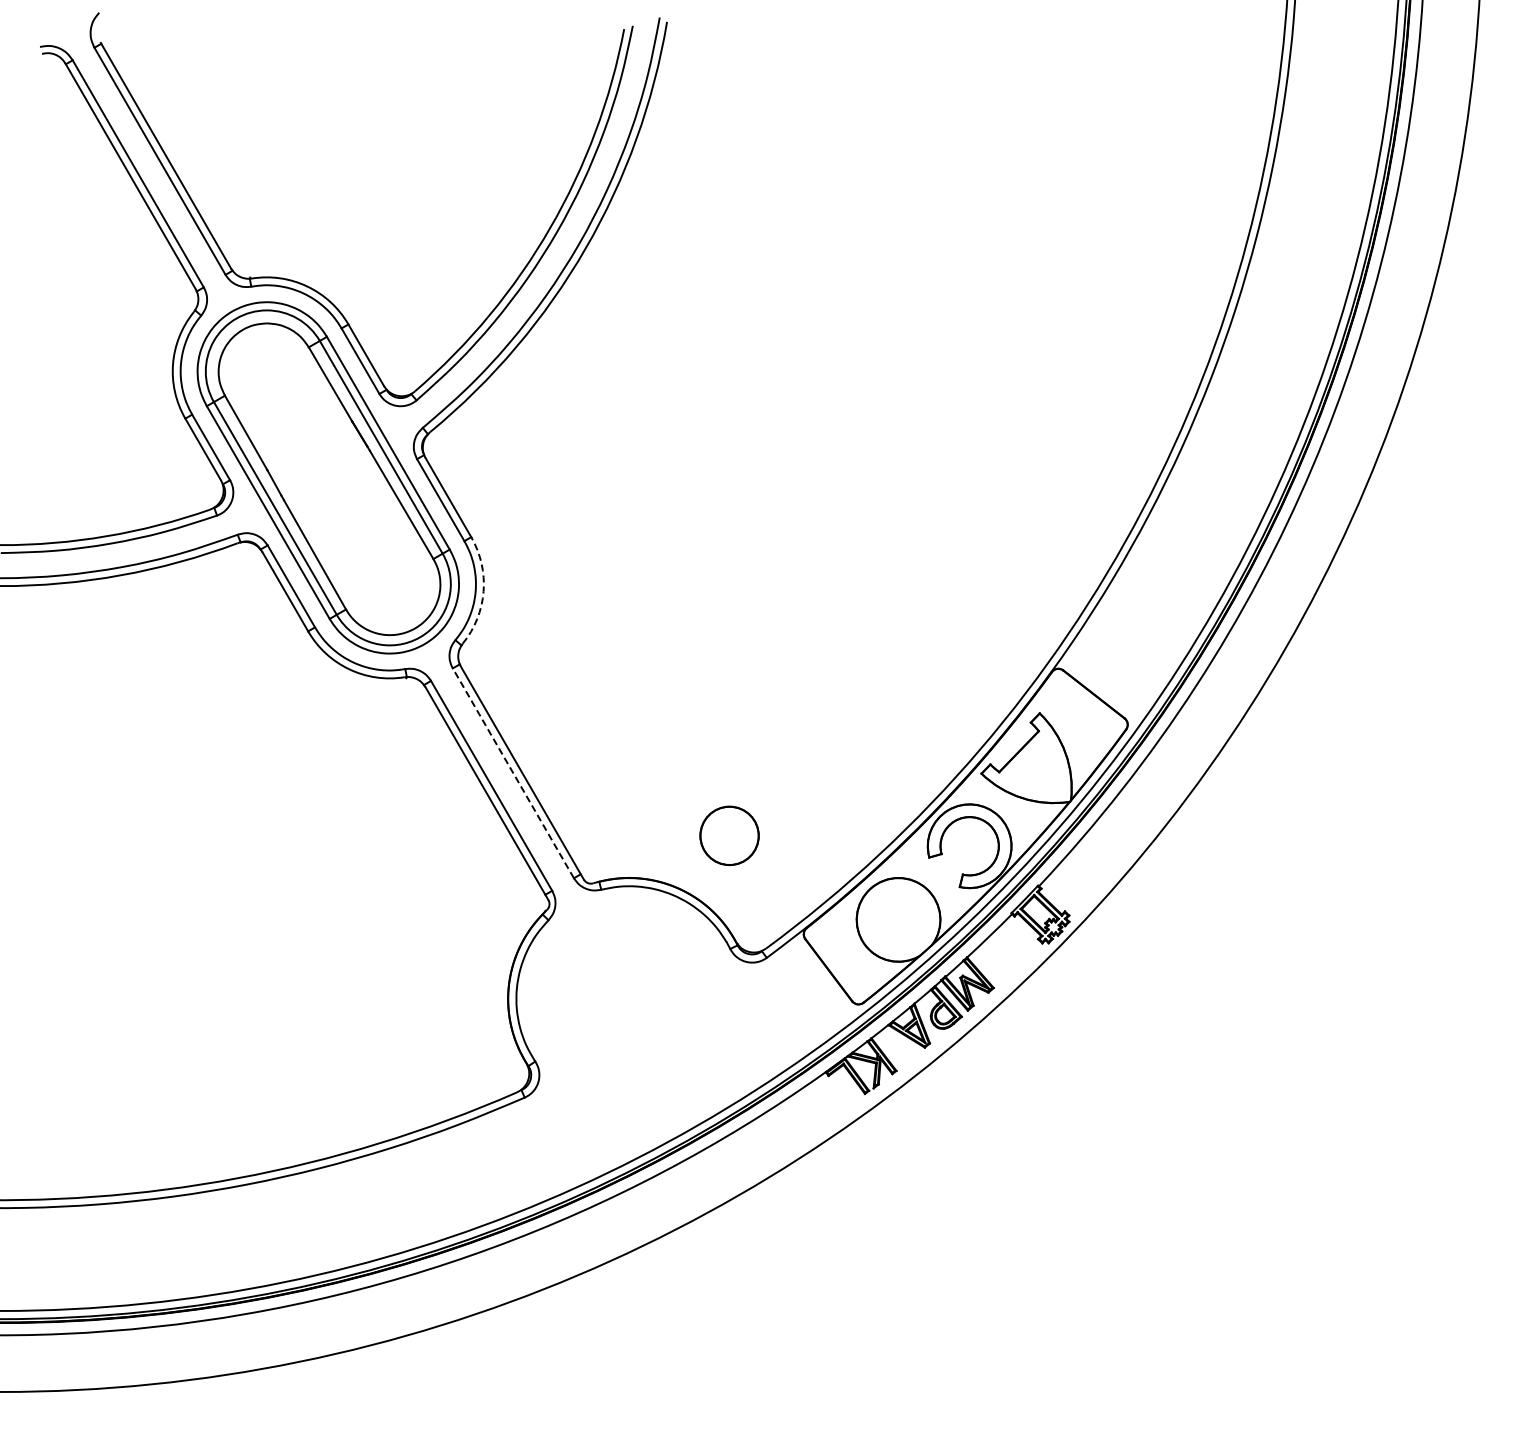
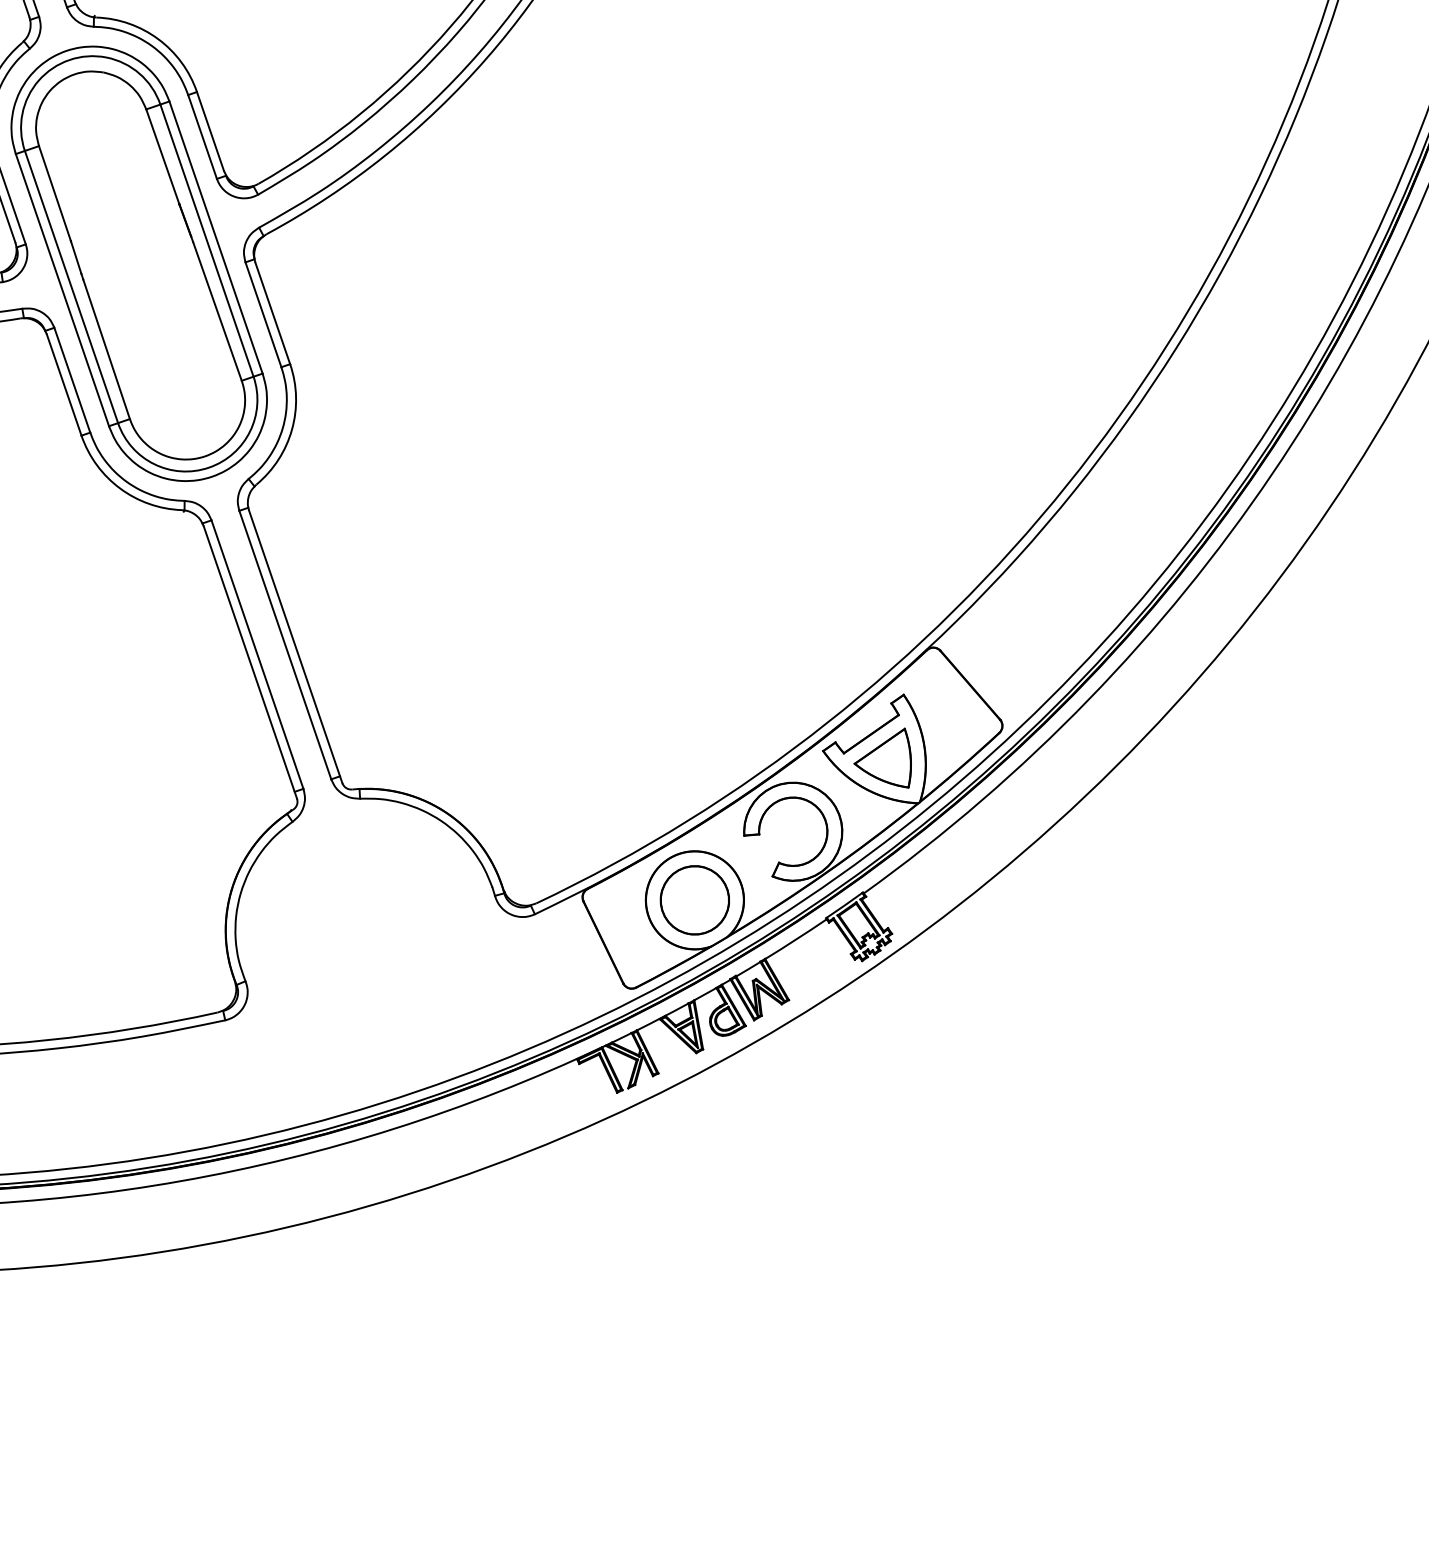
arc: (483, 591) -> (291, 429), dashed -> solid
part: (1034, 765) -> (885, 753), added
line: (513, 772) -> (285, 644), dashed -> solid
circle: (729, 835) -> (694, 899), moved

